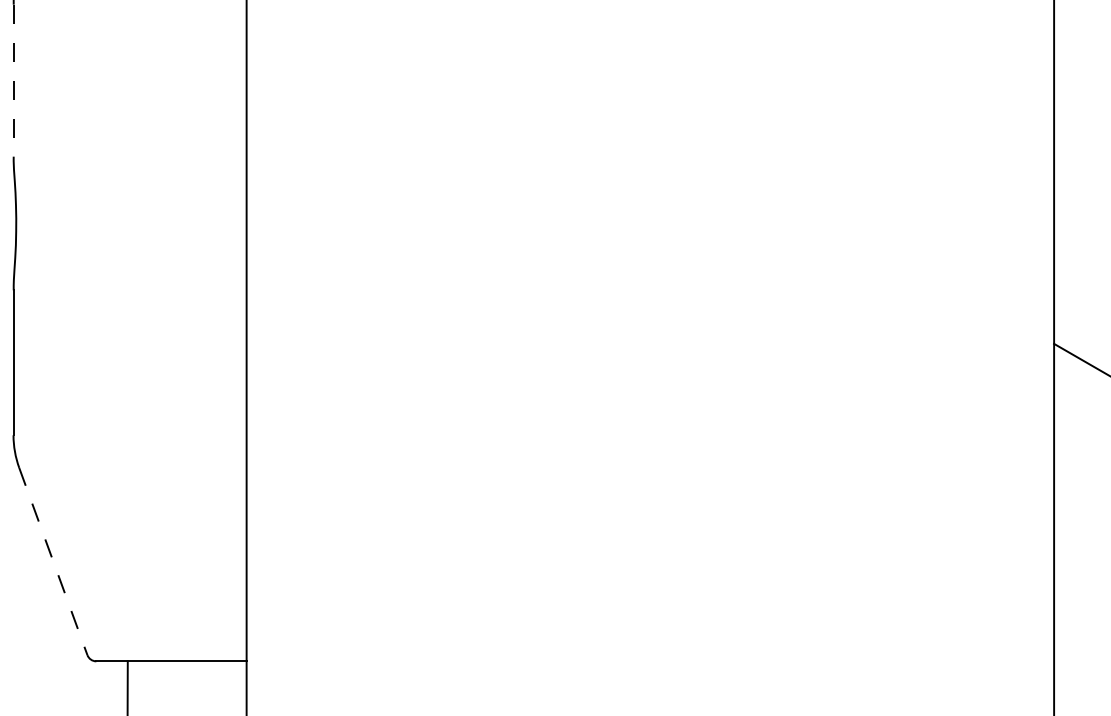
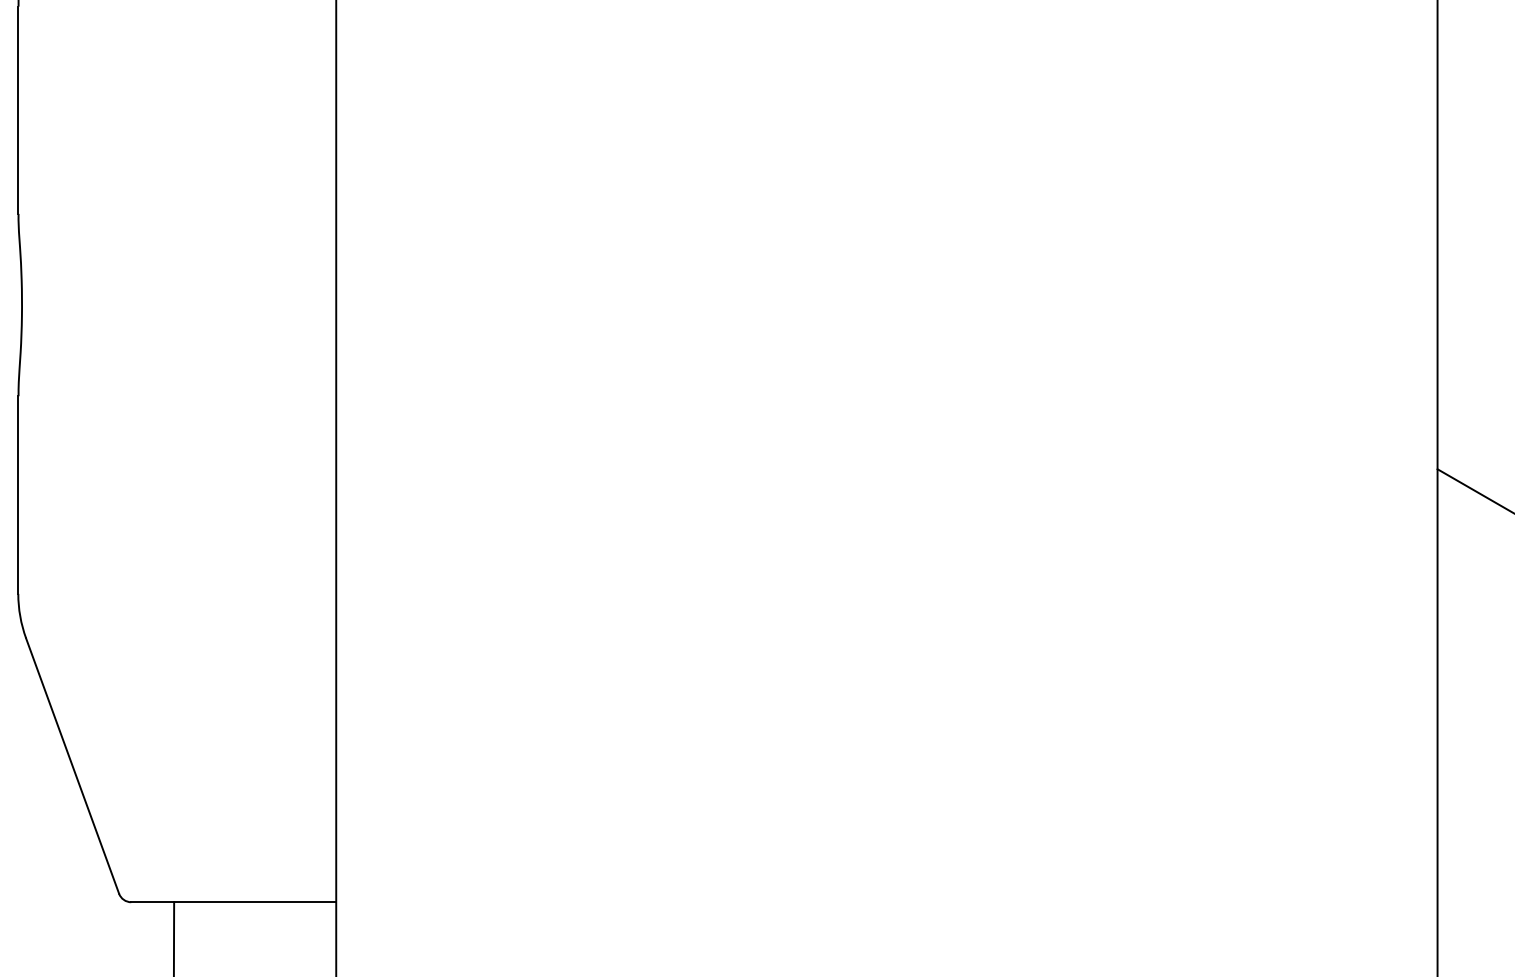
line: (13, 80) -> (18, 110), dashed -> solid
line: (53, 561) -> (72, 766), dashed -> solid

